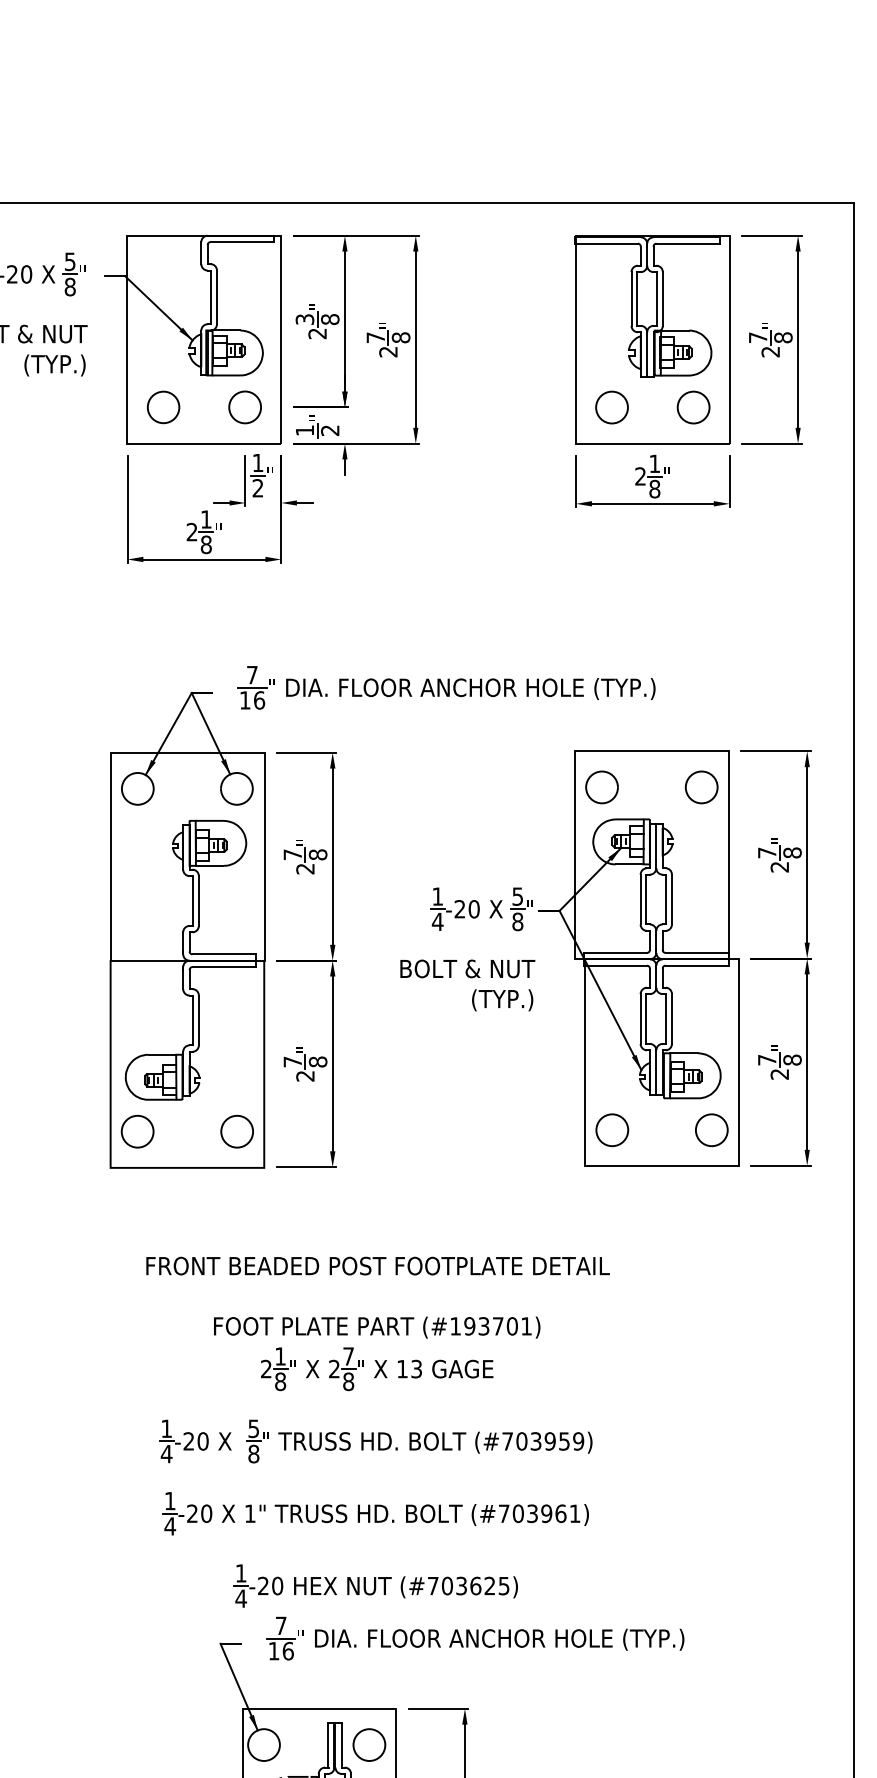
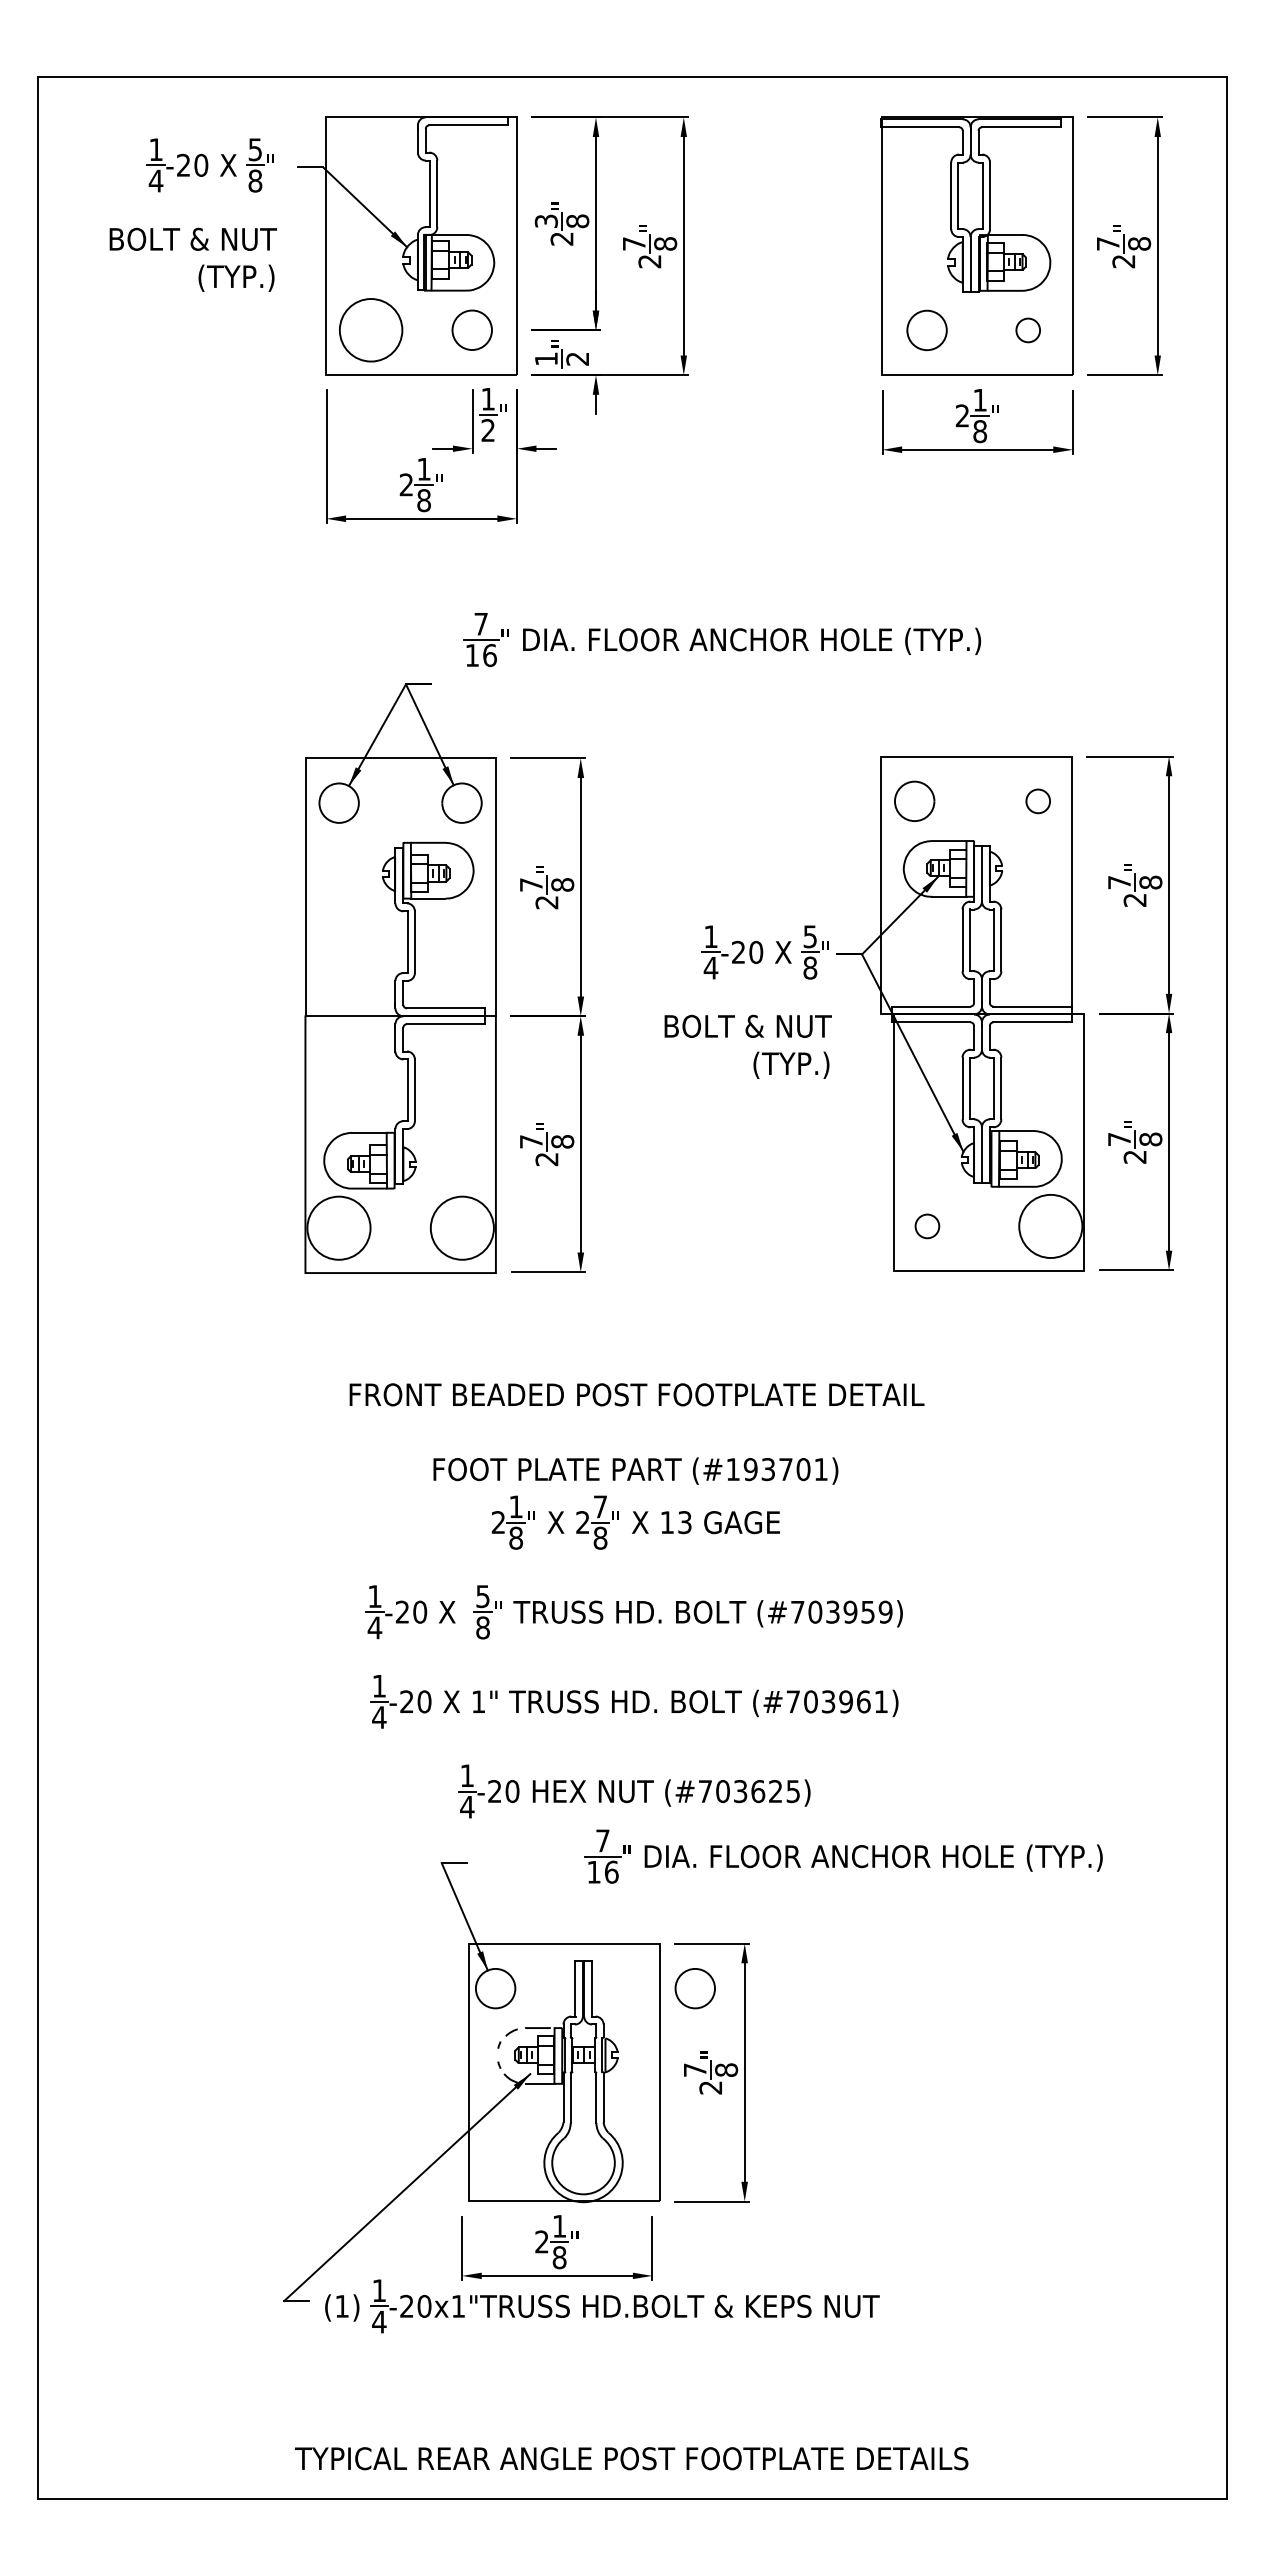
circle: (163, 406) -> (370, 329), size x1.6
circle: (693, 407) -> (1027, 330), size x0.6
part: (447, 688) -> (722, 640), moved
circle: (701, 787) -> (1037, 801), size x0.6
circle: (612, 1130) -> (927, 1226), size x0.6
circle: (711, 1130) -> (1050, 1226), size x1.6
circle: (137, 1131) -> (338, 1227), size x1.6
circle: (237, 1131) -> (462, 1227), size x1.6
part: (475, 1638) -> (843, 1856), moved
circle: (368, 1744) -> (694, 1988), moved

